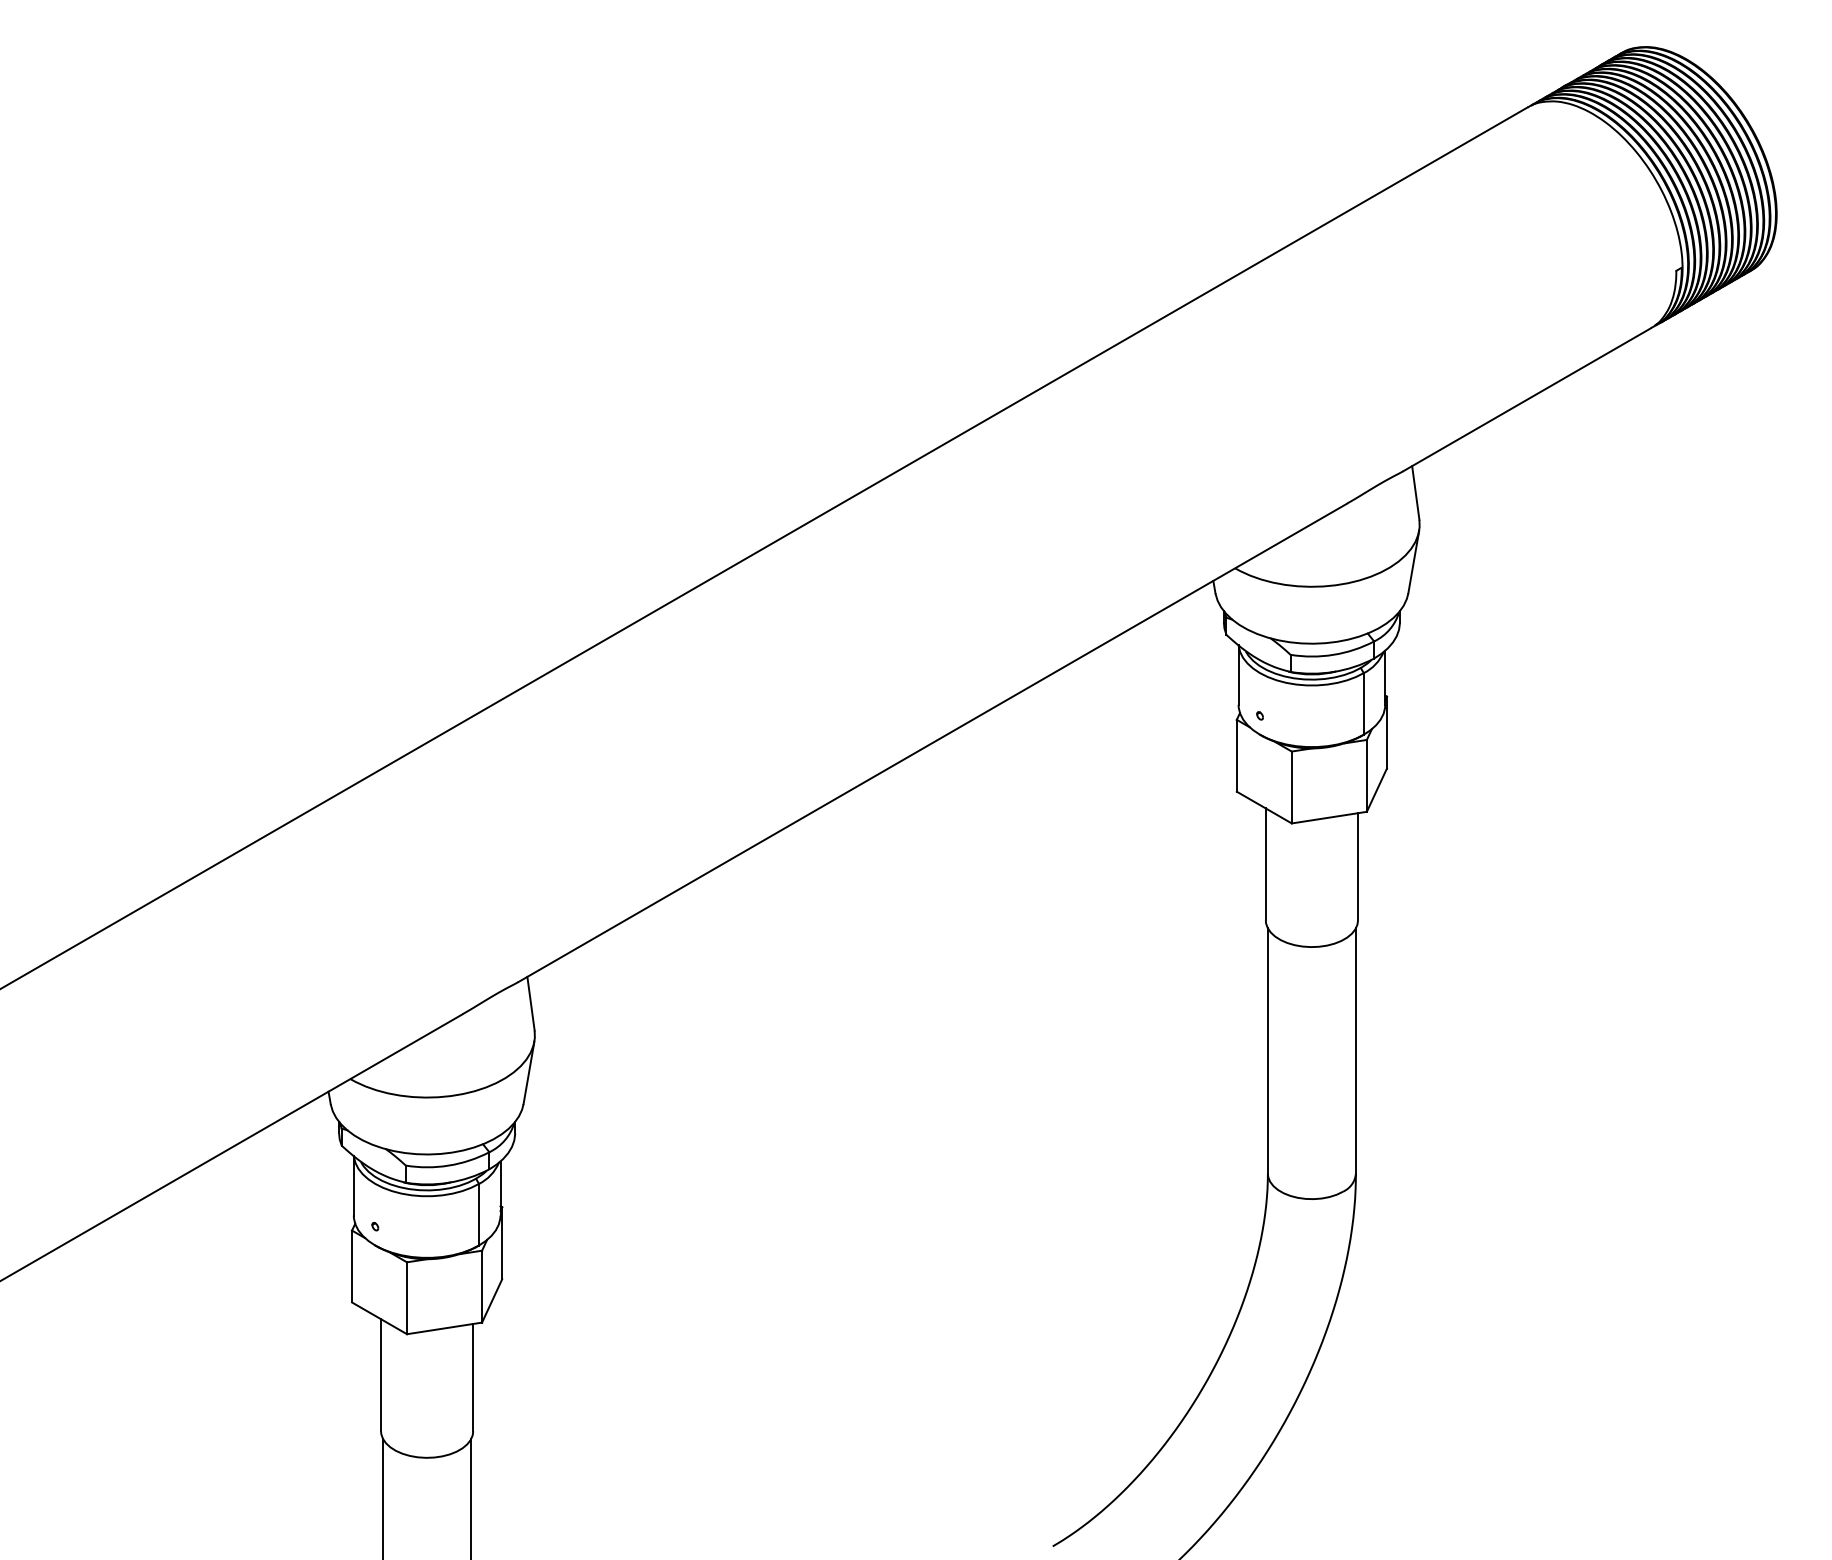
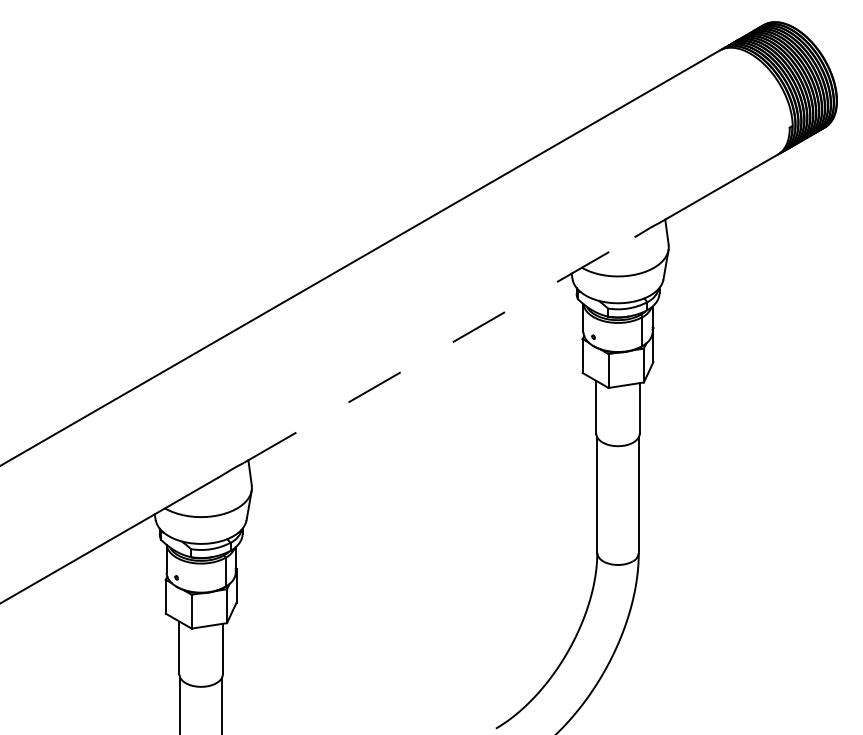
line: (932, 741) -> (439, 349), solid -> dashed

